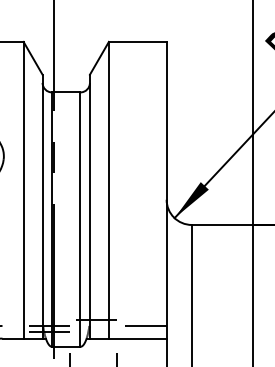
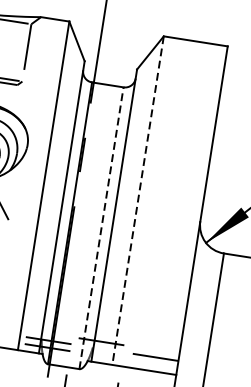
line: (108, 190) -> (137, 200), solid -> dashed
line: (80, 219) -> (101, 228), solid -> dashed

